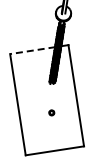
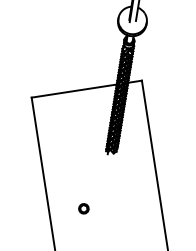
line: (32, 50) -> (73, 90), dashed -> solid
part: (51, 112) -> (83, 208), moved

